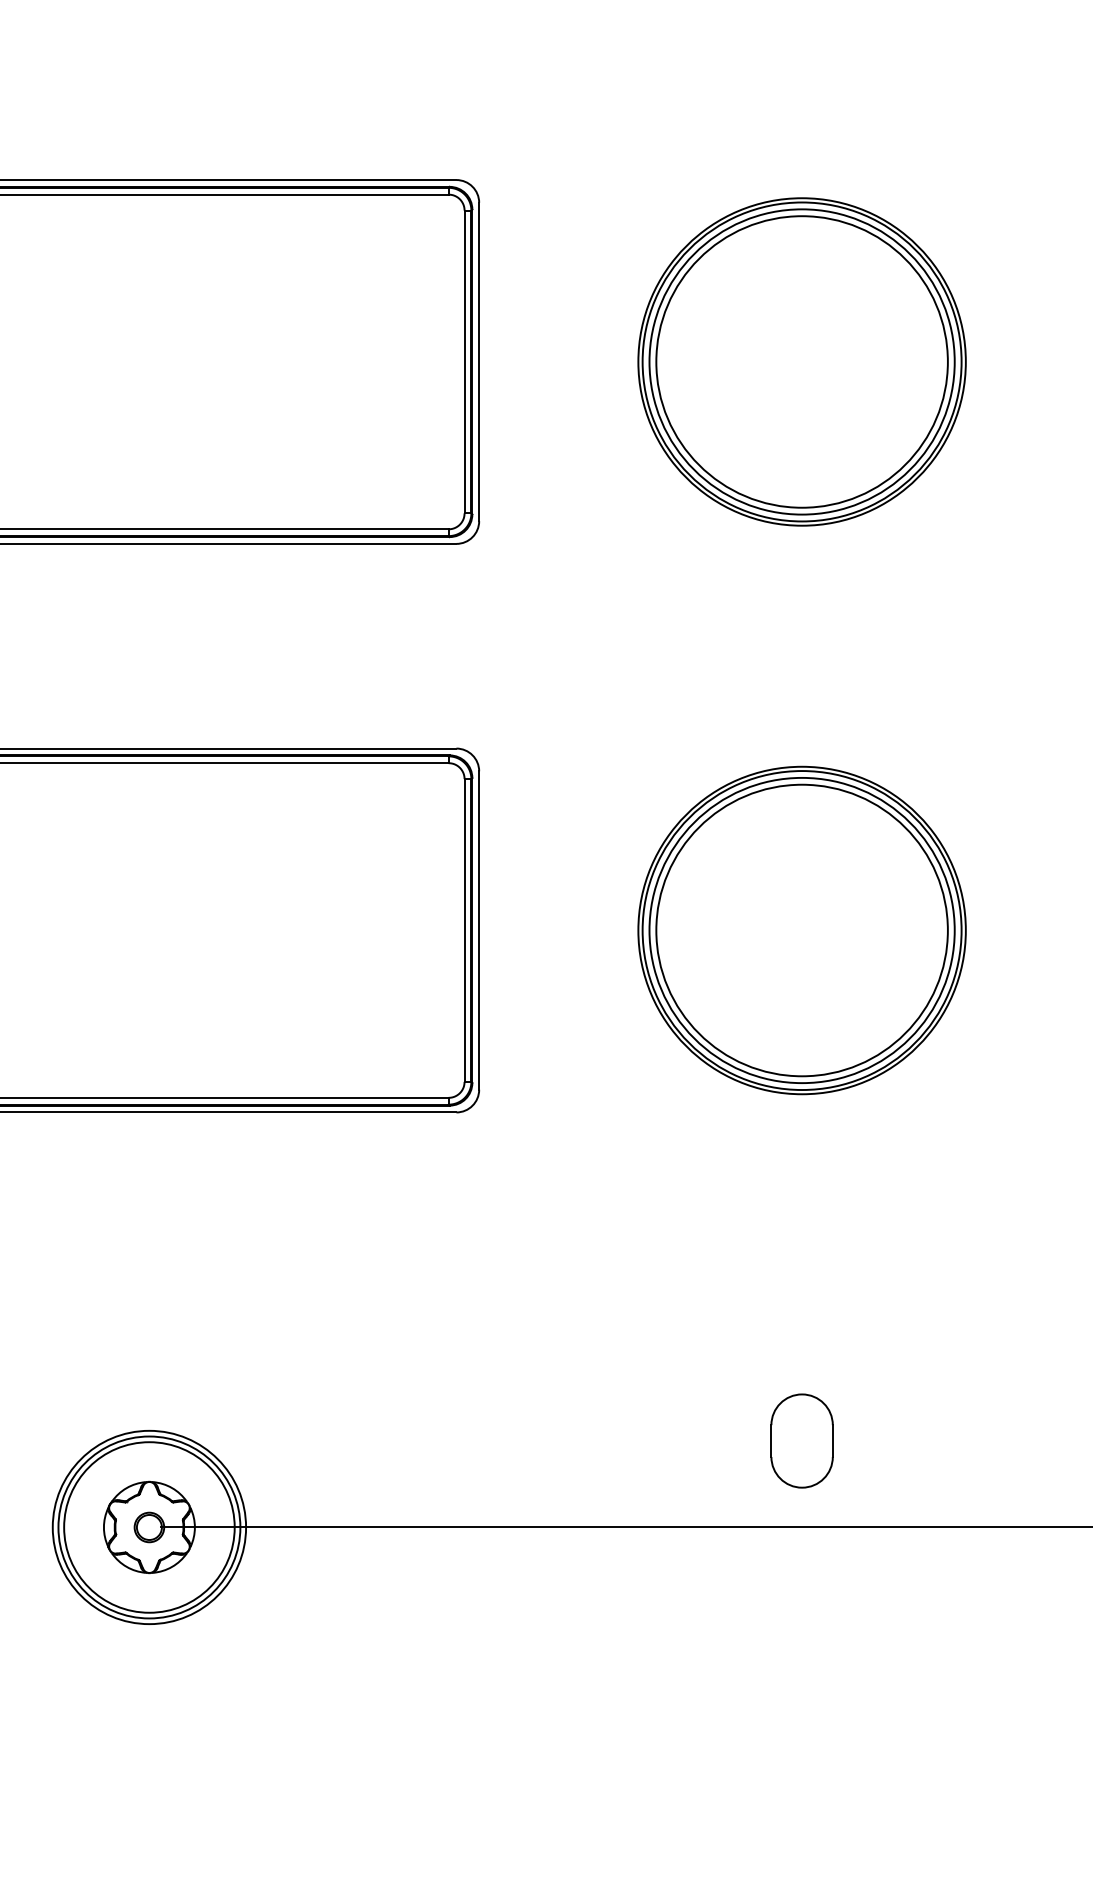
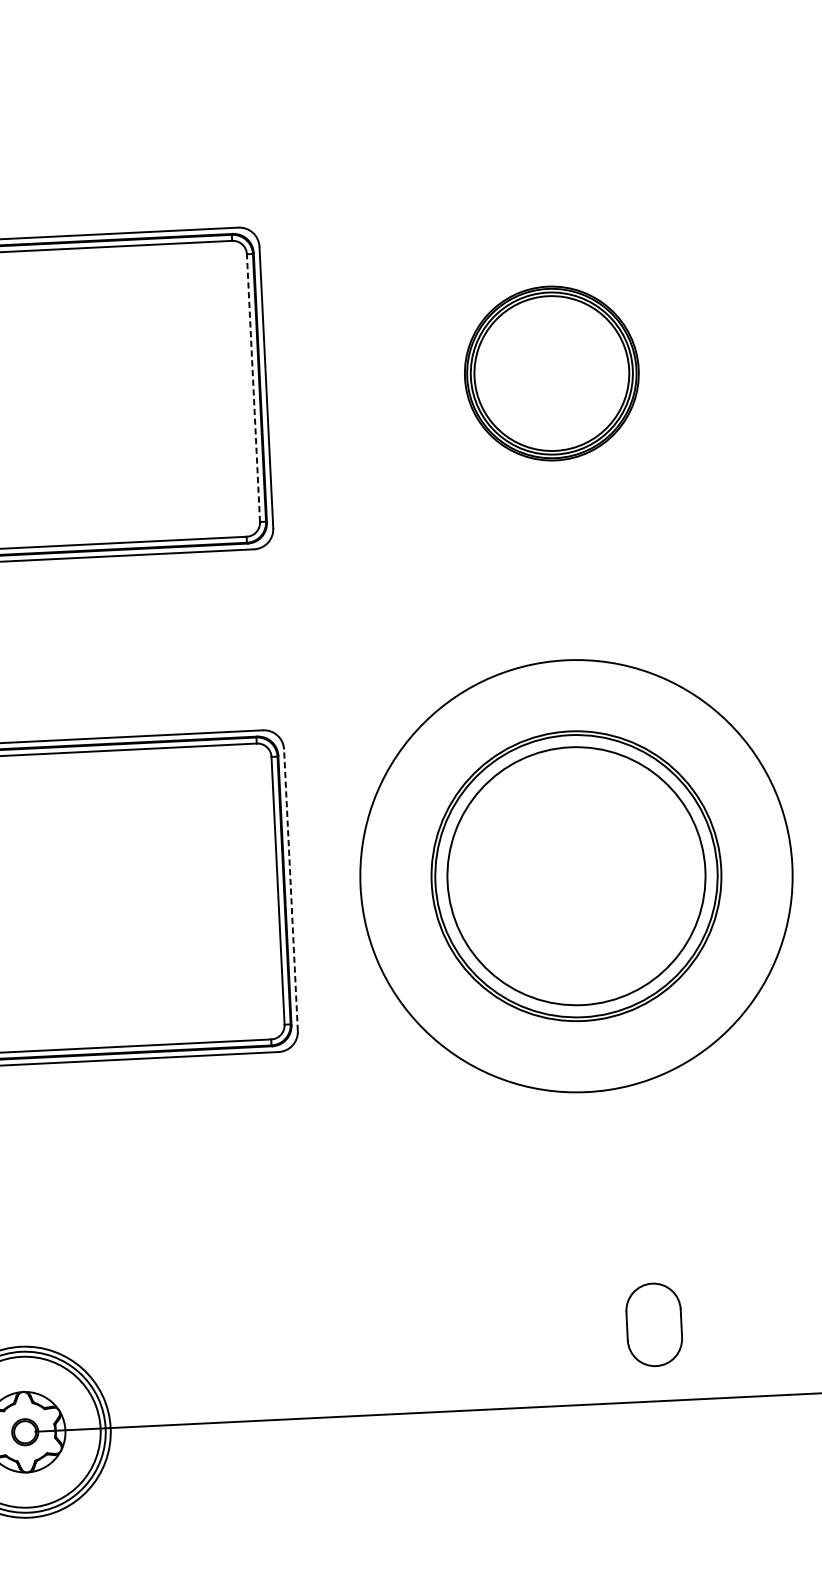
line: (464, 361) -> (253, 387), solid -> dashed
part: (801, 361) -> (551, 373), size x0.6
line: (479, 930) -> (291, 890), solid -> dashed
circle: (801, 930) -> (575, 876), size x1.6
part: (801, 1440) -> (653, 1324), moved

